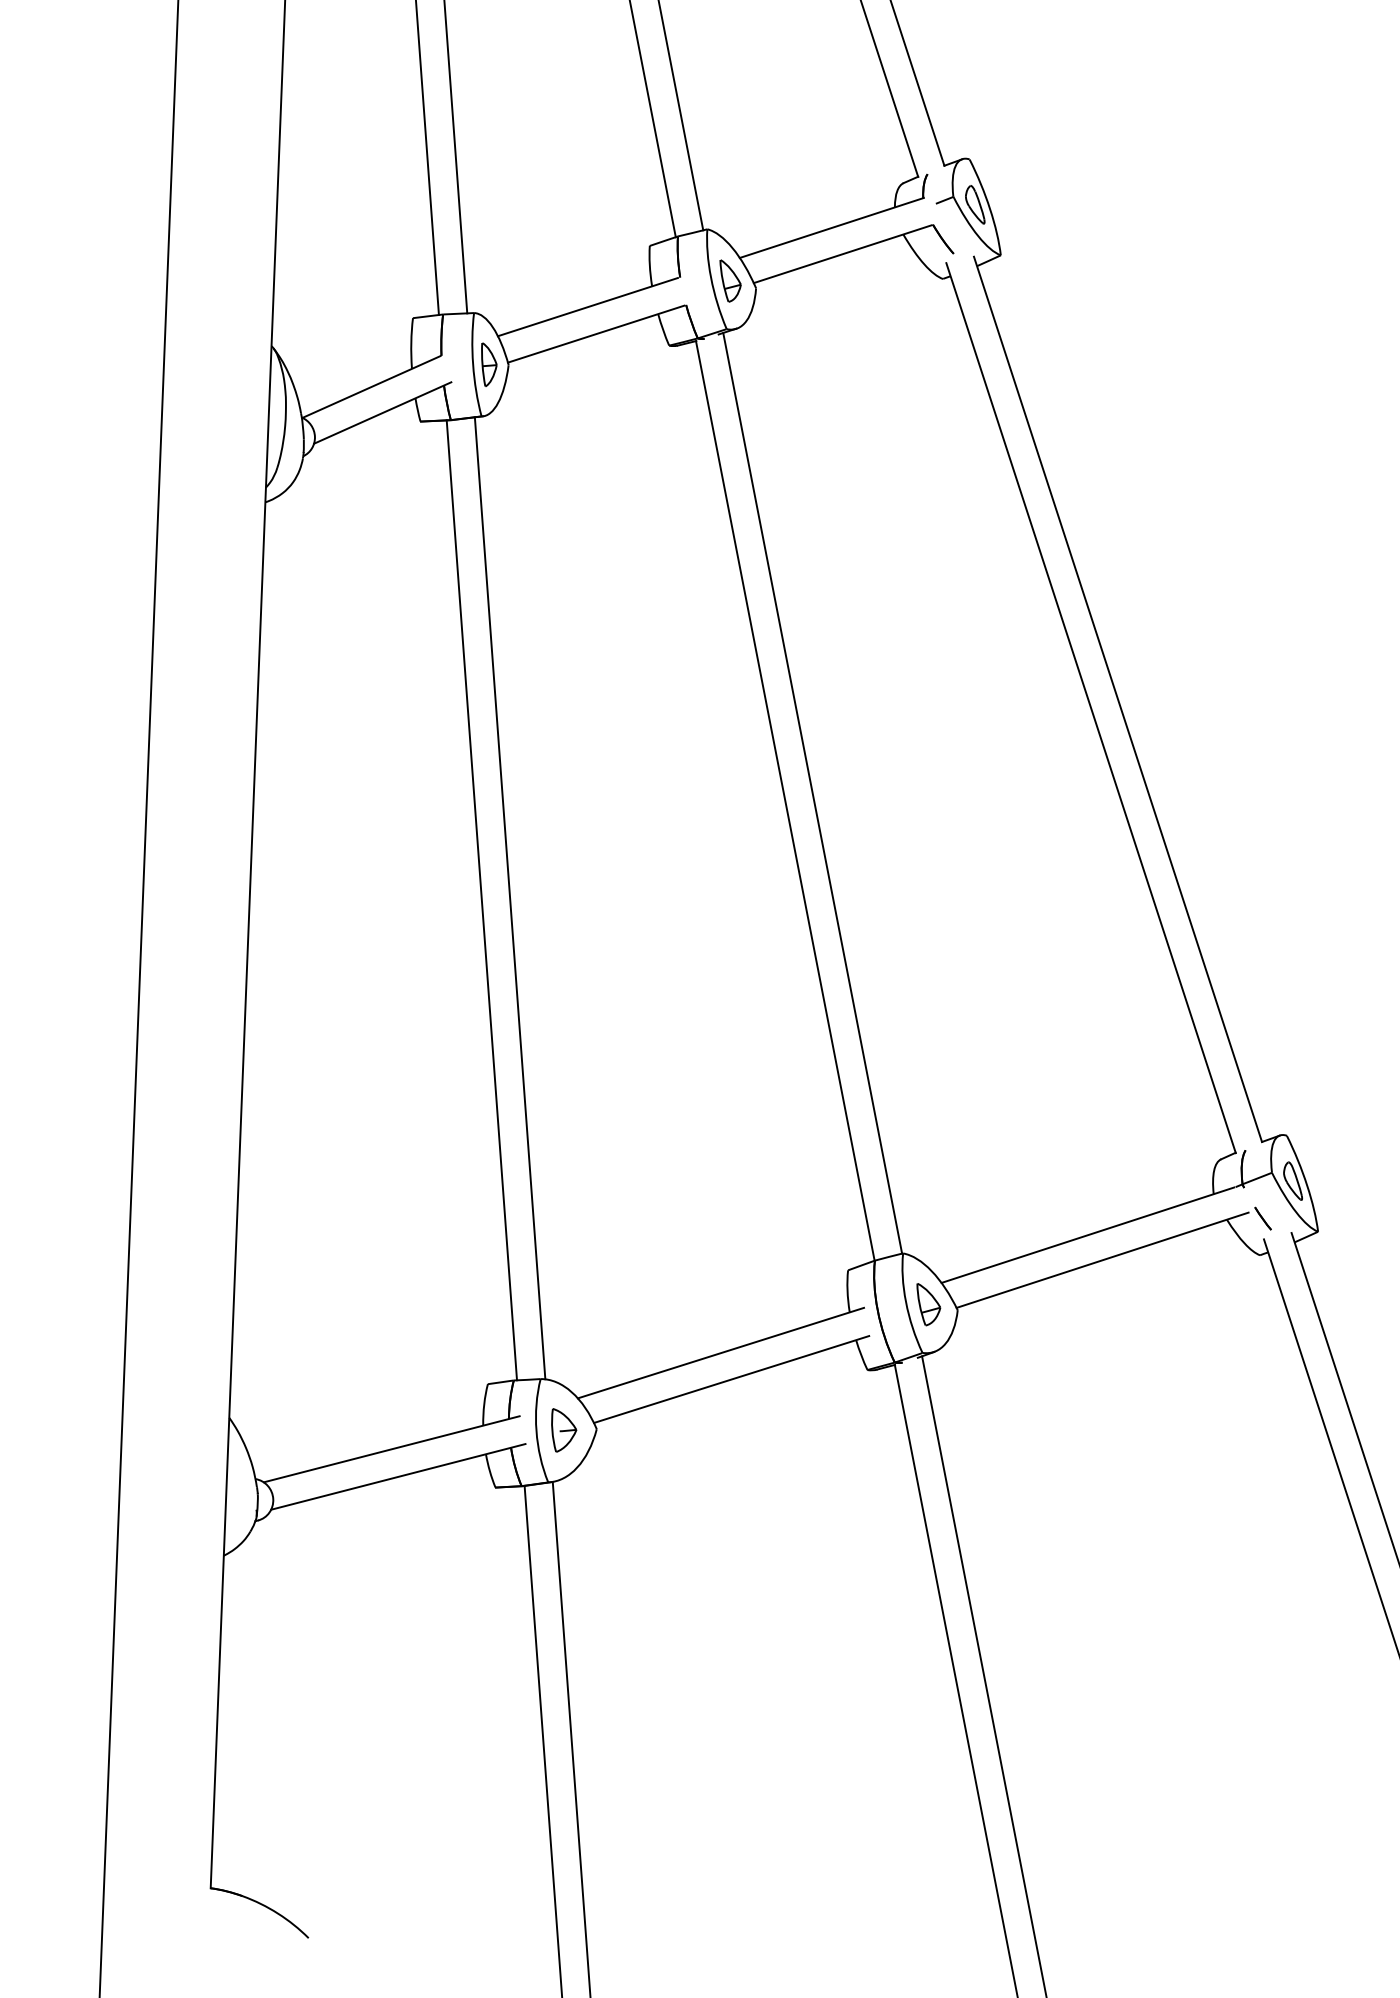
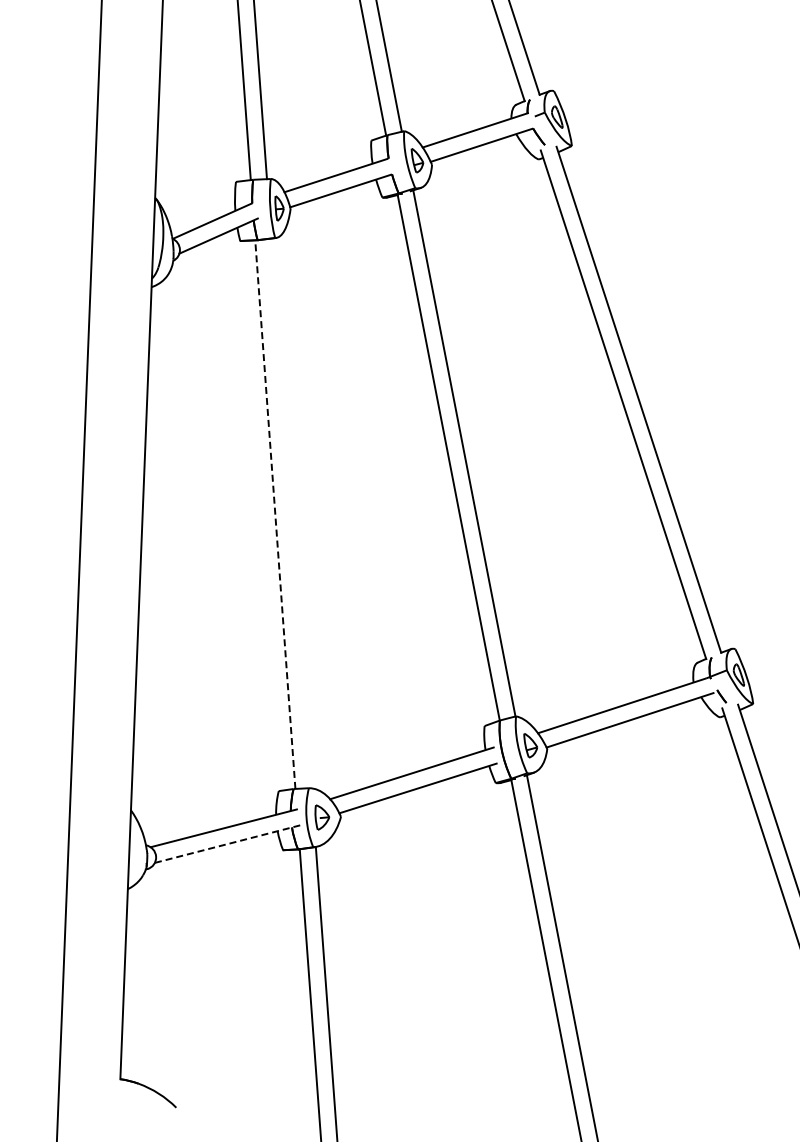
line: (510, 898) -> (291, 513), removed
line: (482, 900) -> (275, 514), solid -> dashed
line: (399, 1475) -> (228, 843), solid -> dashed

